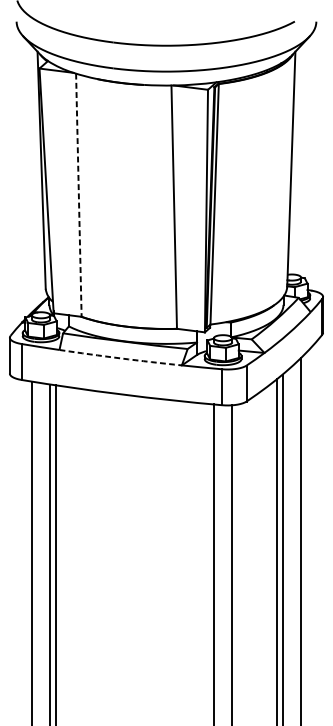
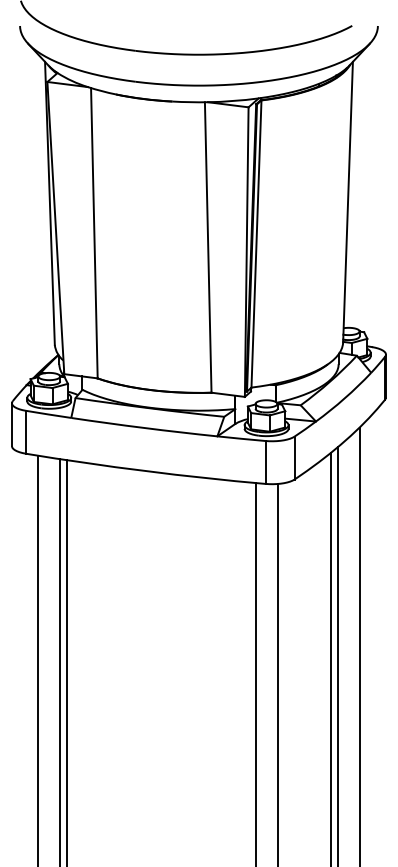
line: (78, 195) -> (94, 233), dashed -> solid
arc: (120, 357) -> (144, 427), dashed -> solid

